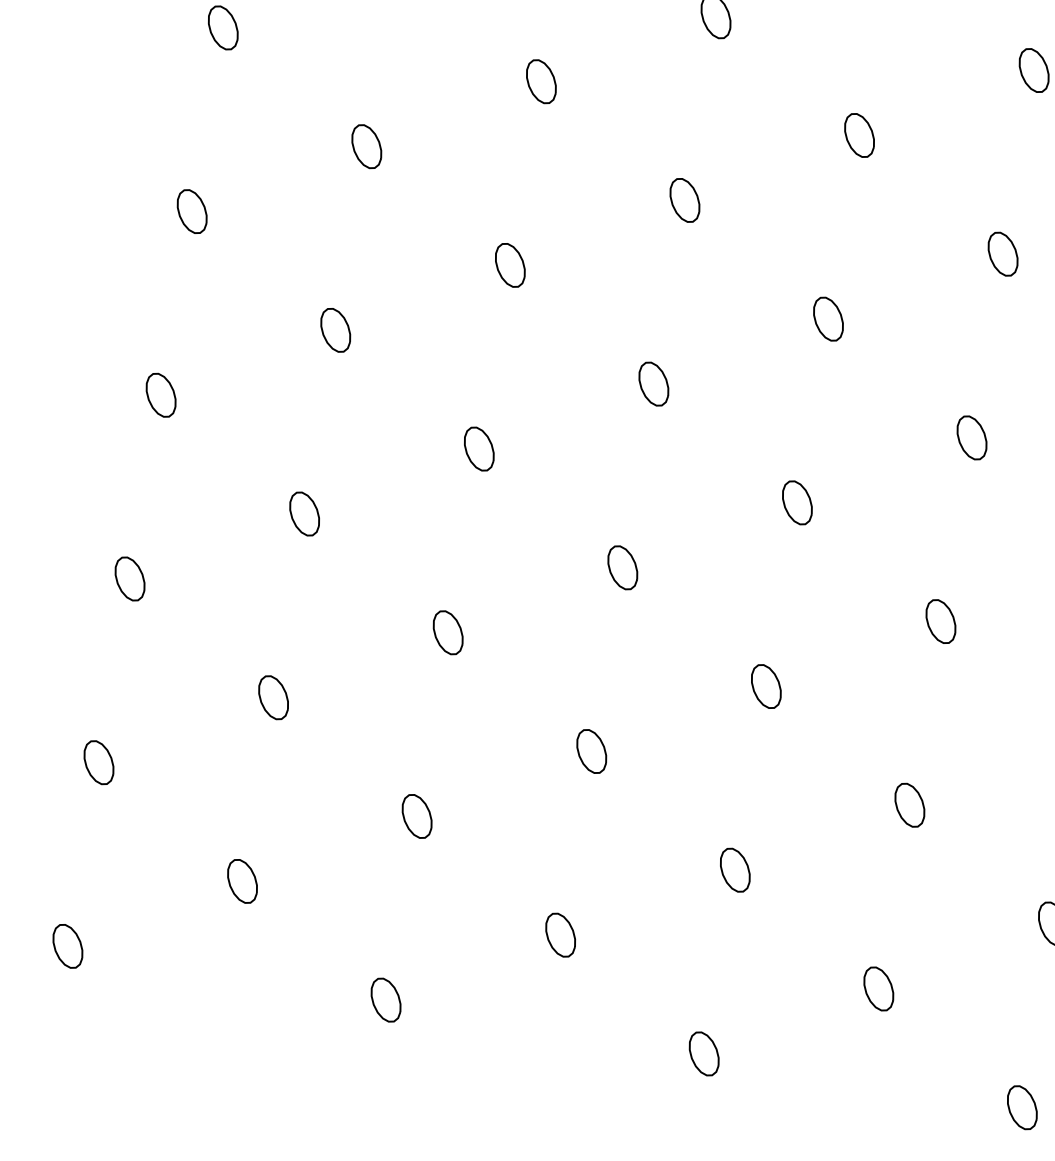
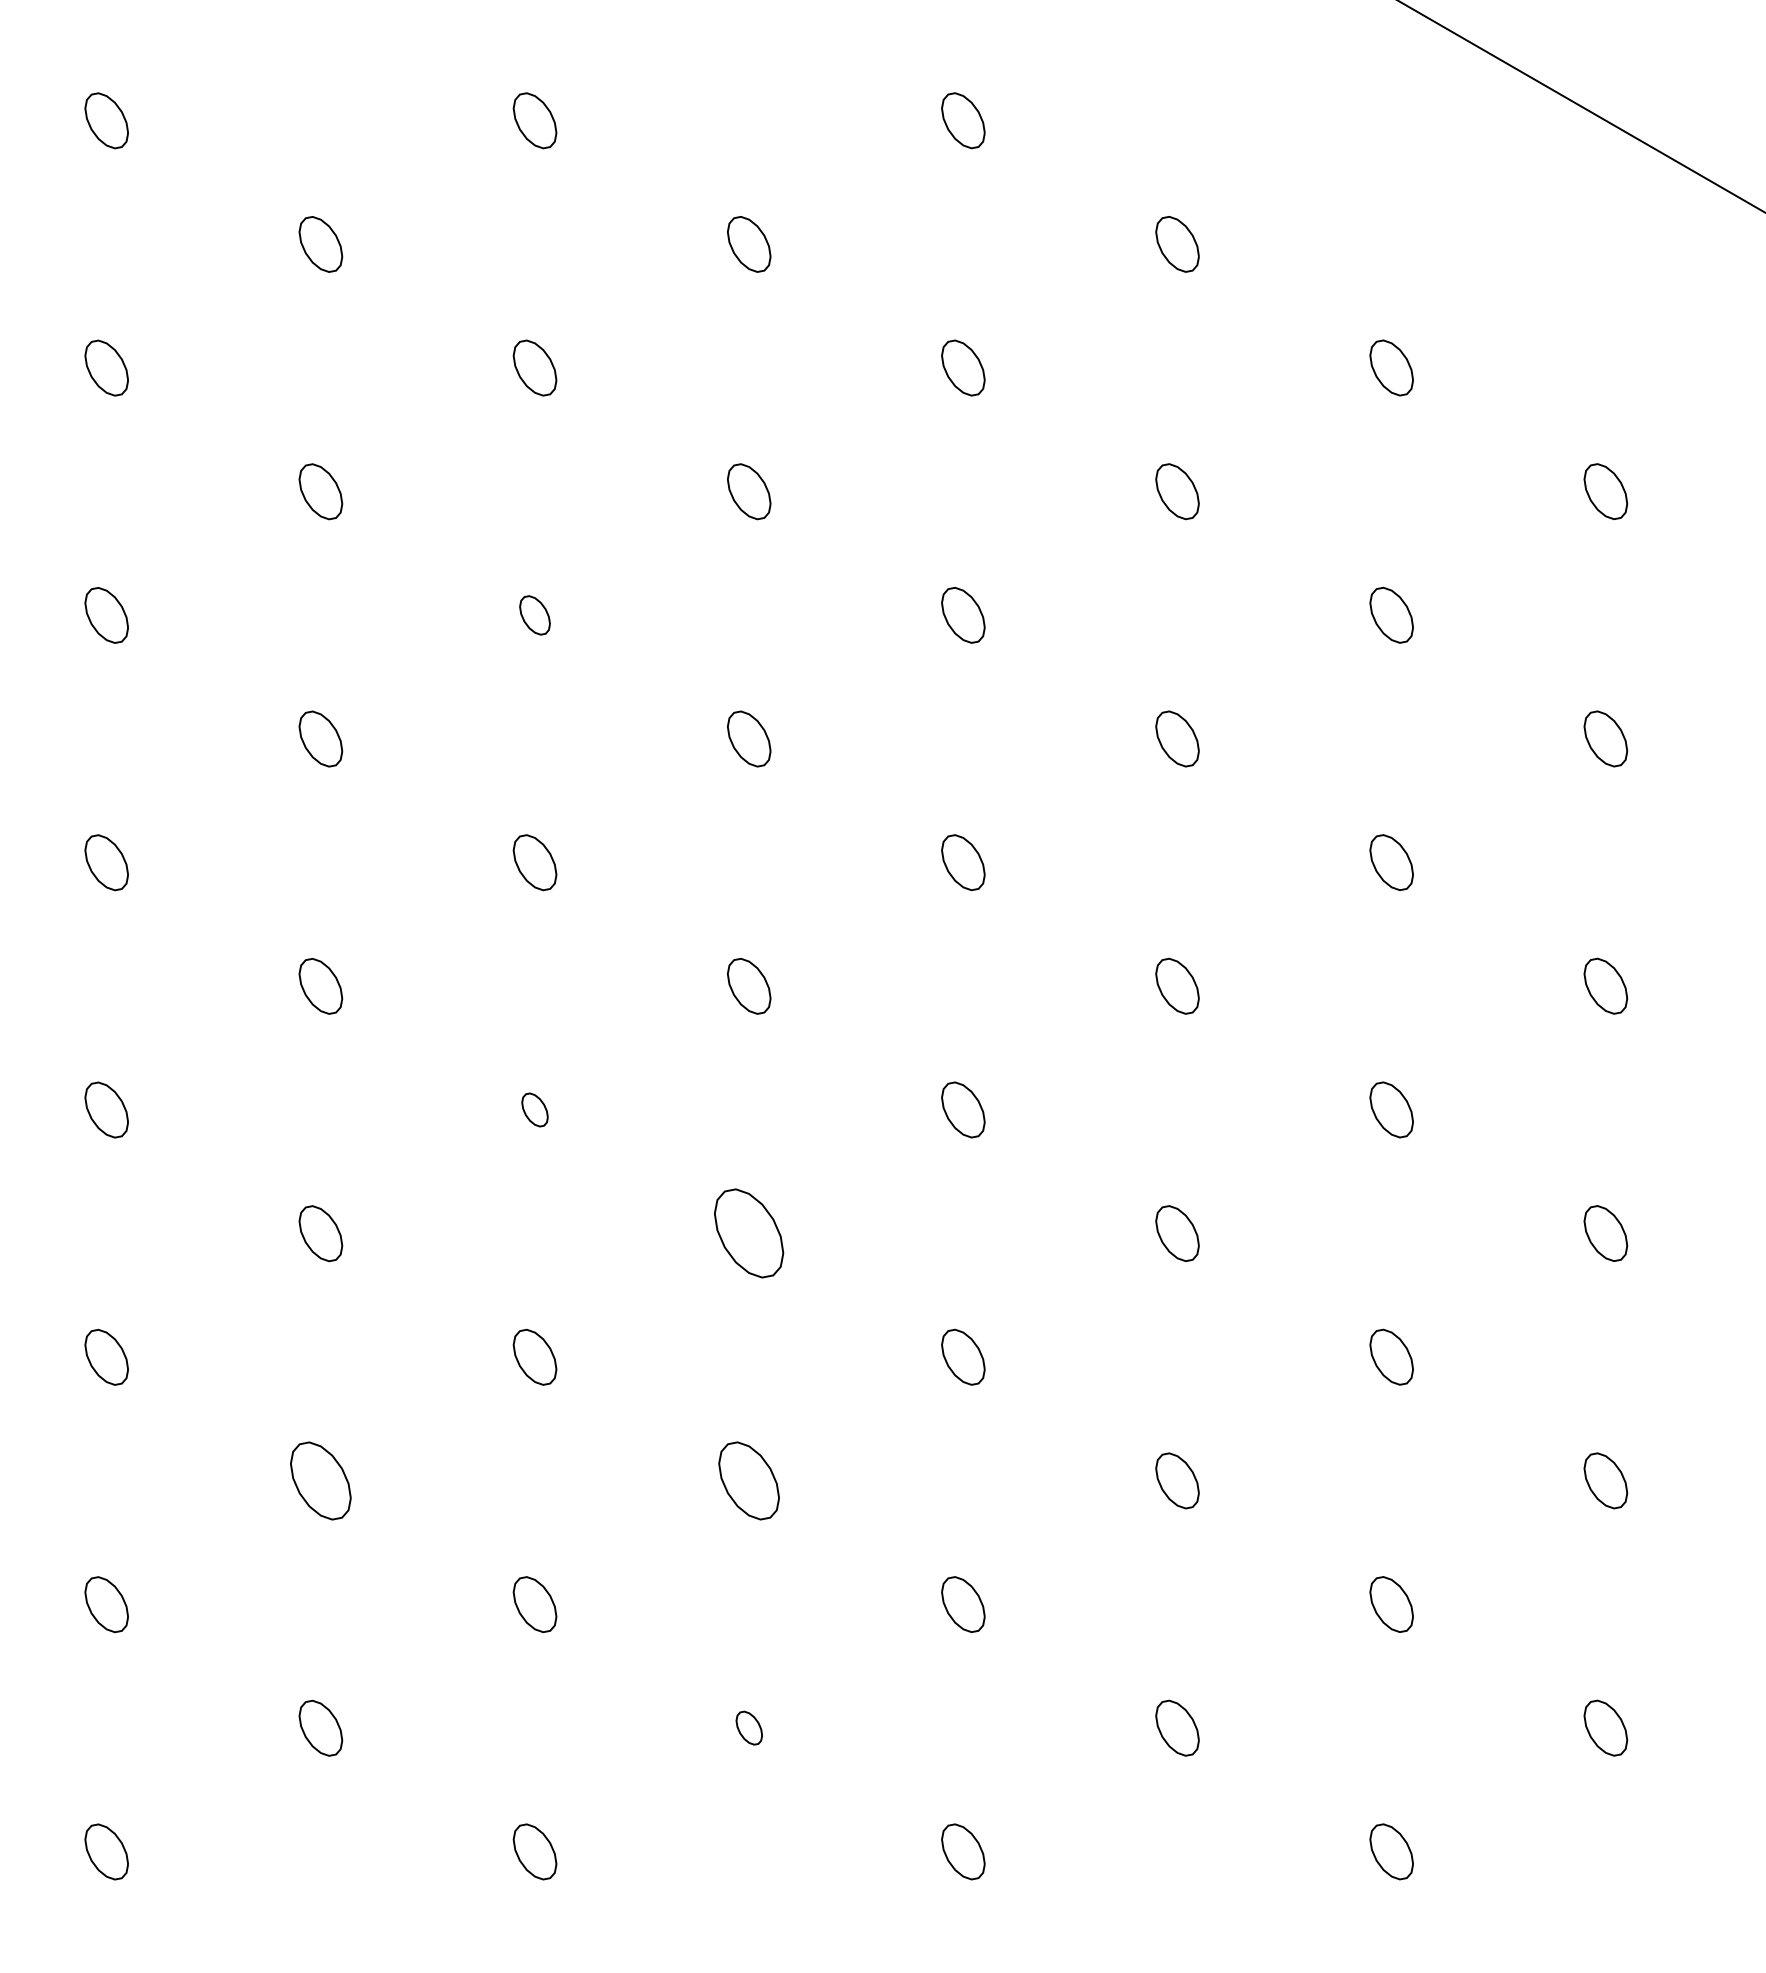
part: (540, 81) -> (534, 615), size x0.7
part: (478, 448) -> (534, 1109), size x0.6
part: (623, 567) -> (749, 1233), size x1.6
part: (273, 697) -> (320, 1480), size x1.4
part: (592, 751) -> (749, 1480), size x1.4
part: (560, 934) -> (749, 1727), size x0.6

